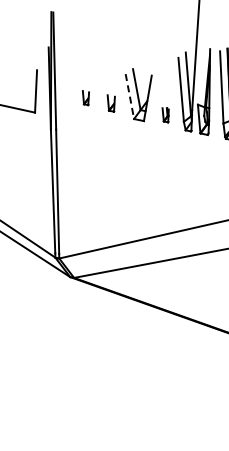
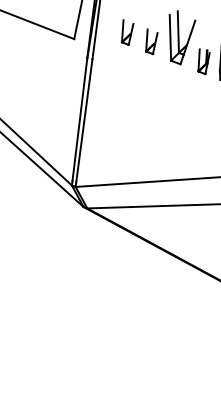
line: (129, 96) -> (170, 37), dashed -> solid
part: (85, 97) -> (126, 31), size x1.67
part: (111, 103) -> (151, 41), size x1.43
part: (165, 115) -> (202, 62), size x1.67

